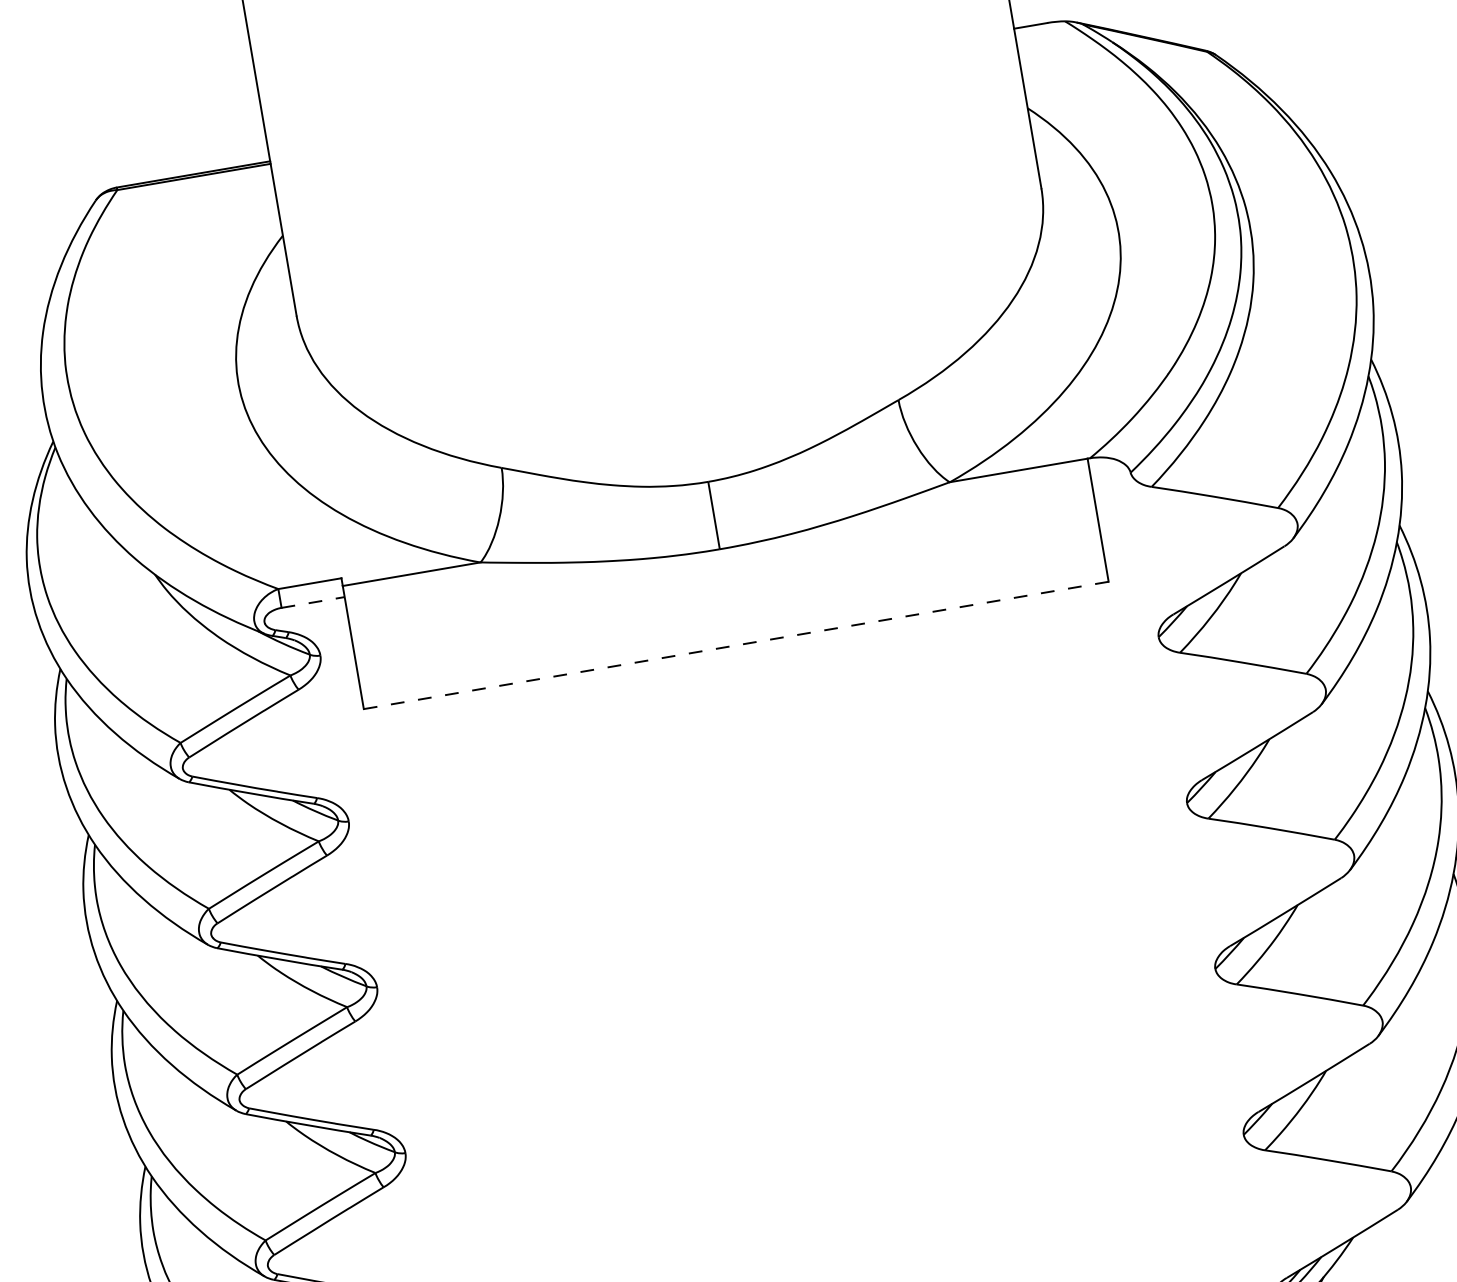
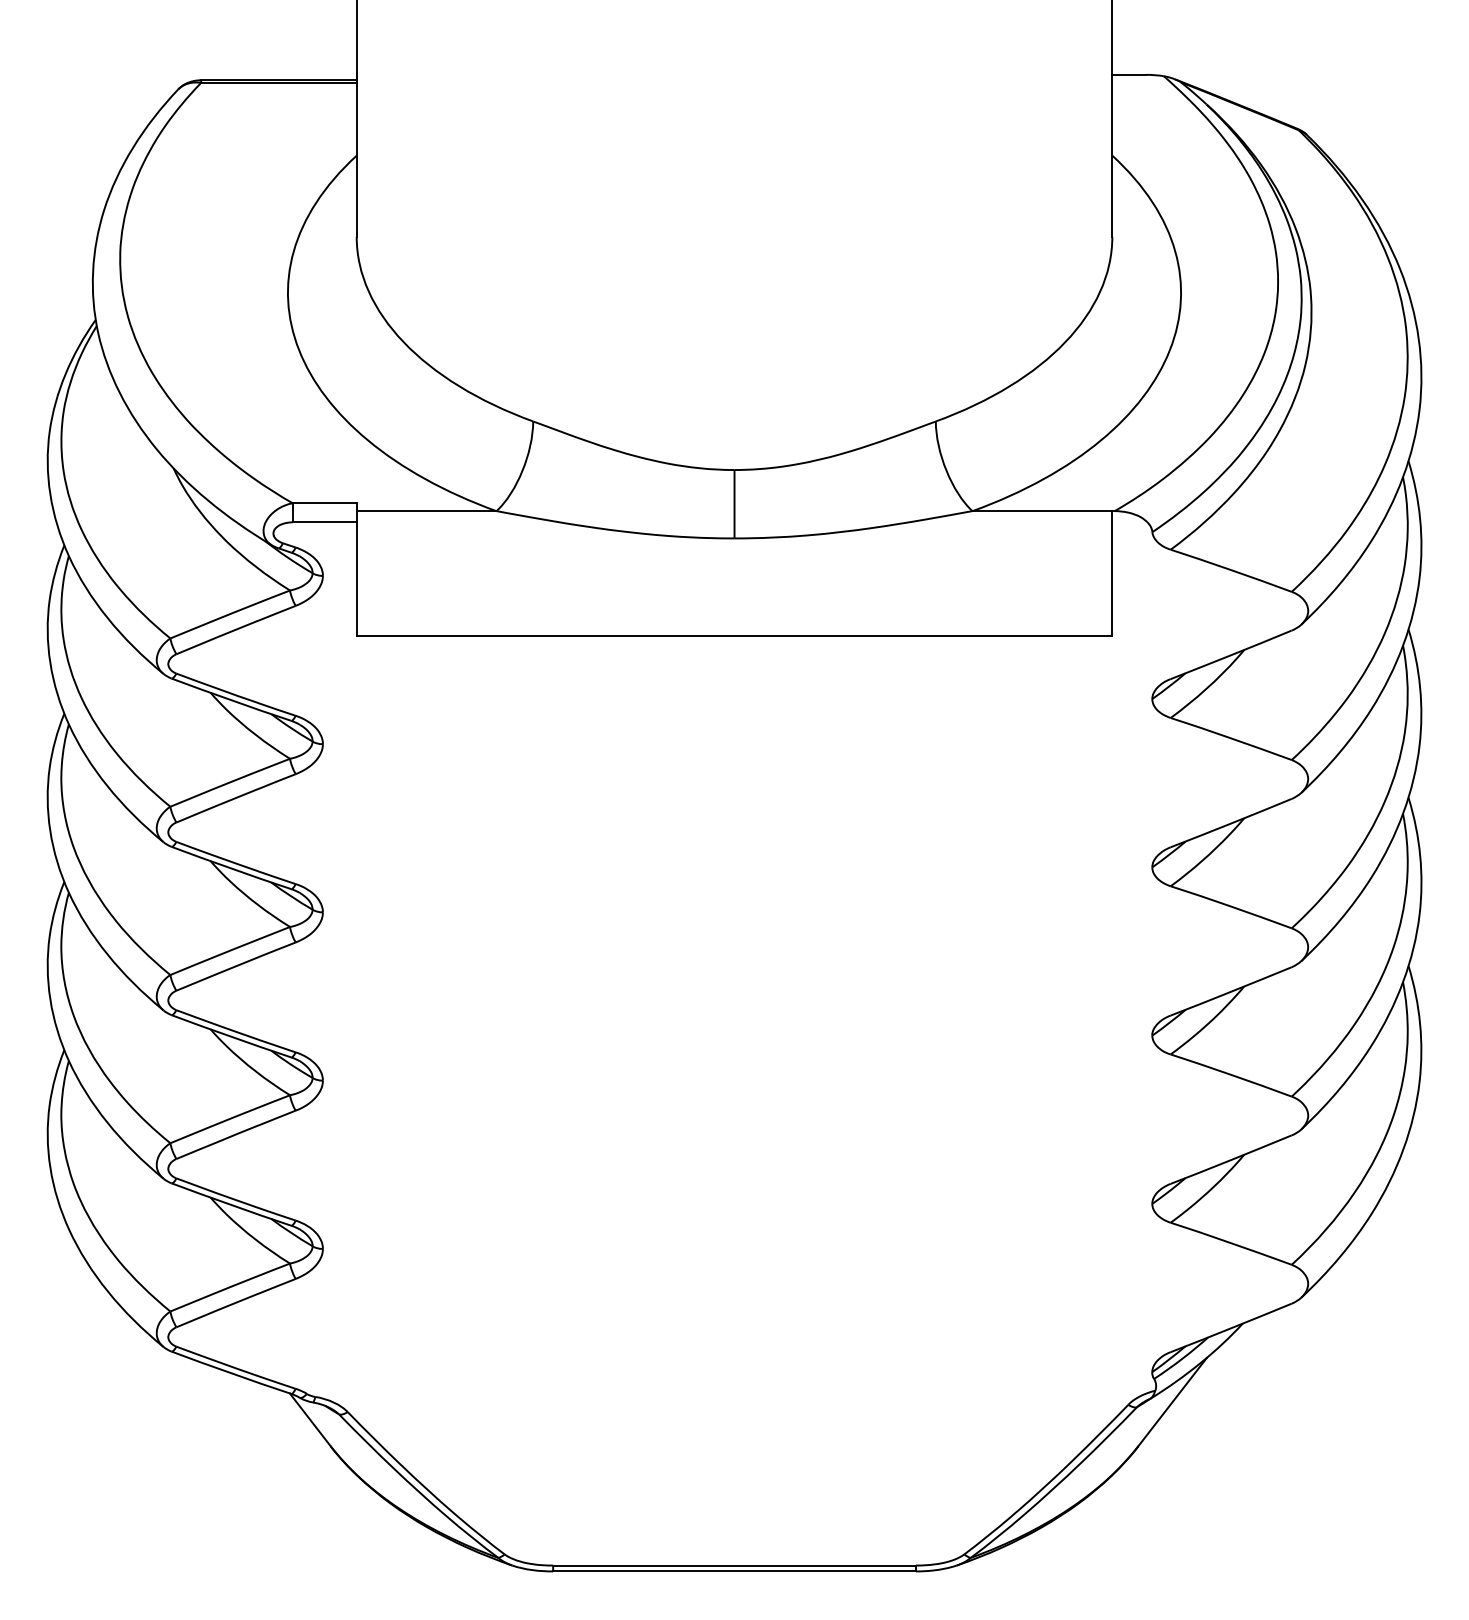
line: (313, 602) -> (325, 522), dashed -> solid
line: (736, 644) -> (734, 635), dashed -> solid

